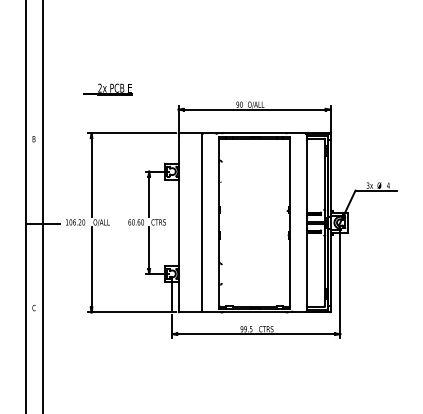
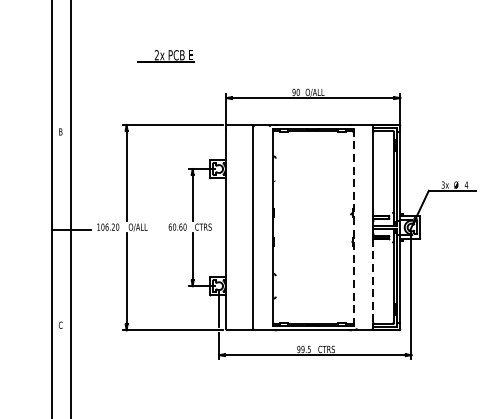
part: (107, 89) -> (165, 56), moved
line: (290, 223) -> (354, 228), solid -> dashed
line: (306, 267) -> (372, 278), solid -> dashed

